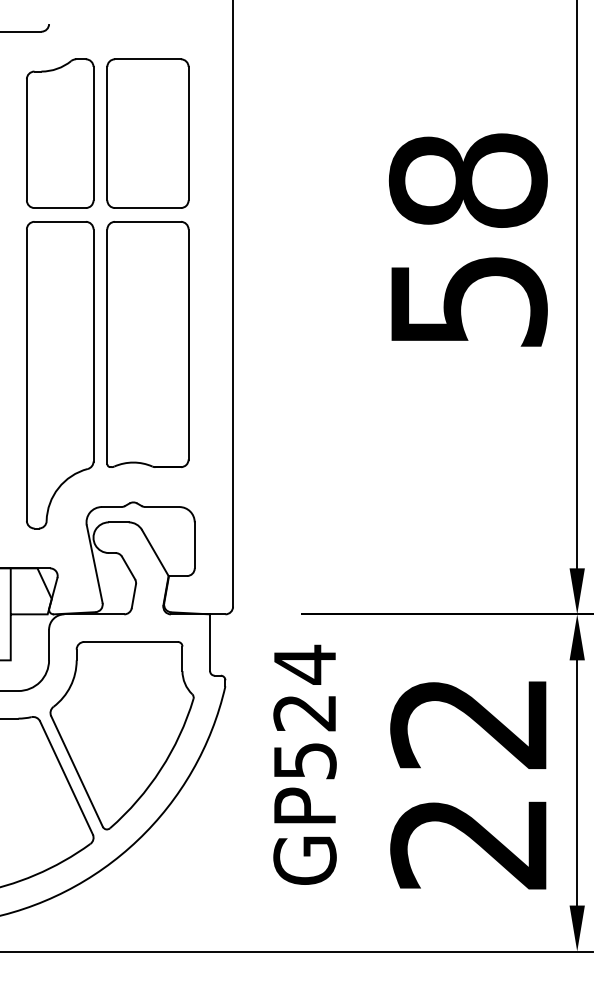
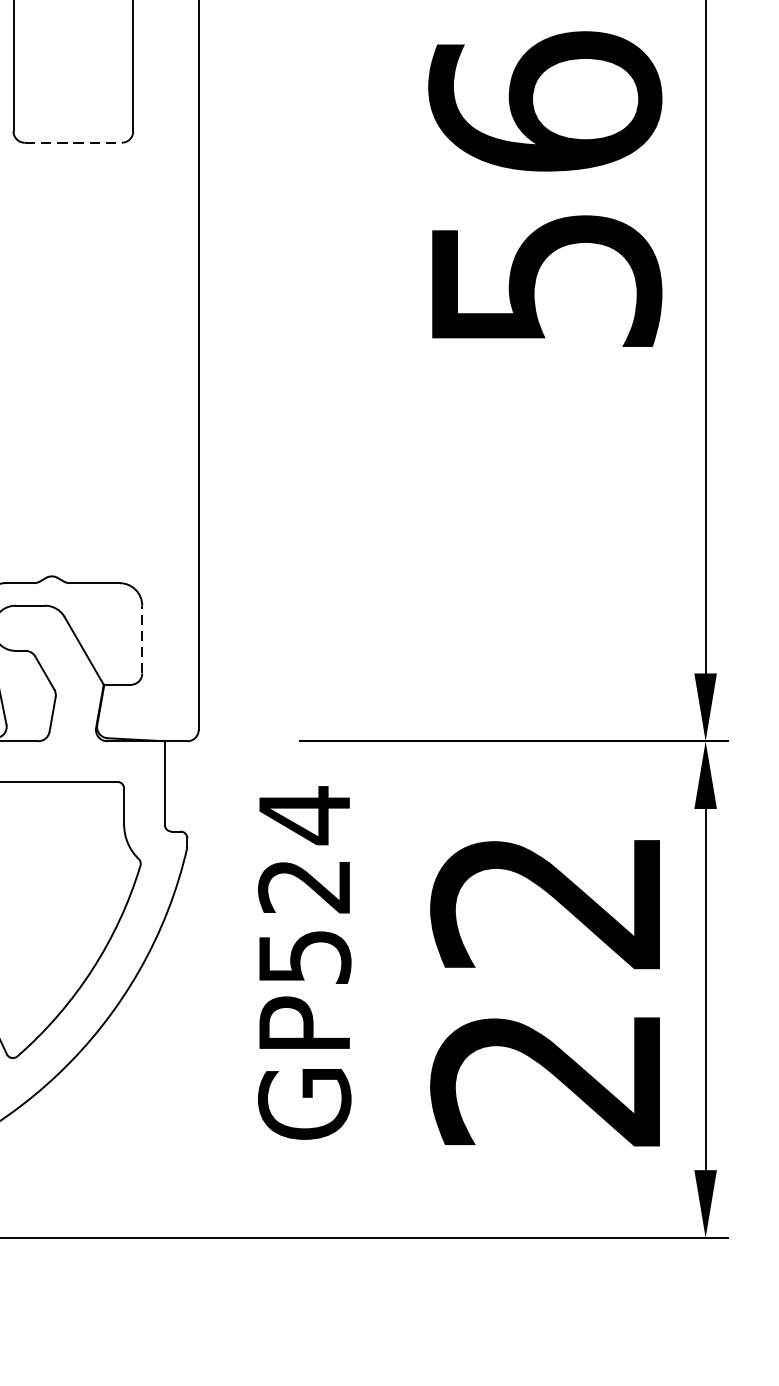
text: (467, 179) -> (544, 100), 58 -> 56
line: (147, 208) -> (72, 143), solid -> dashed
part: (147, 344) -> (72, 343), removed
line: (194, 545) -> (141, 639), solid -> dashed

